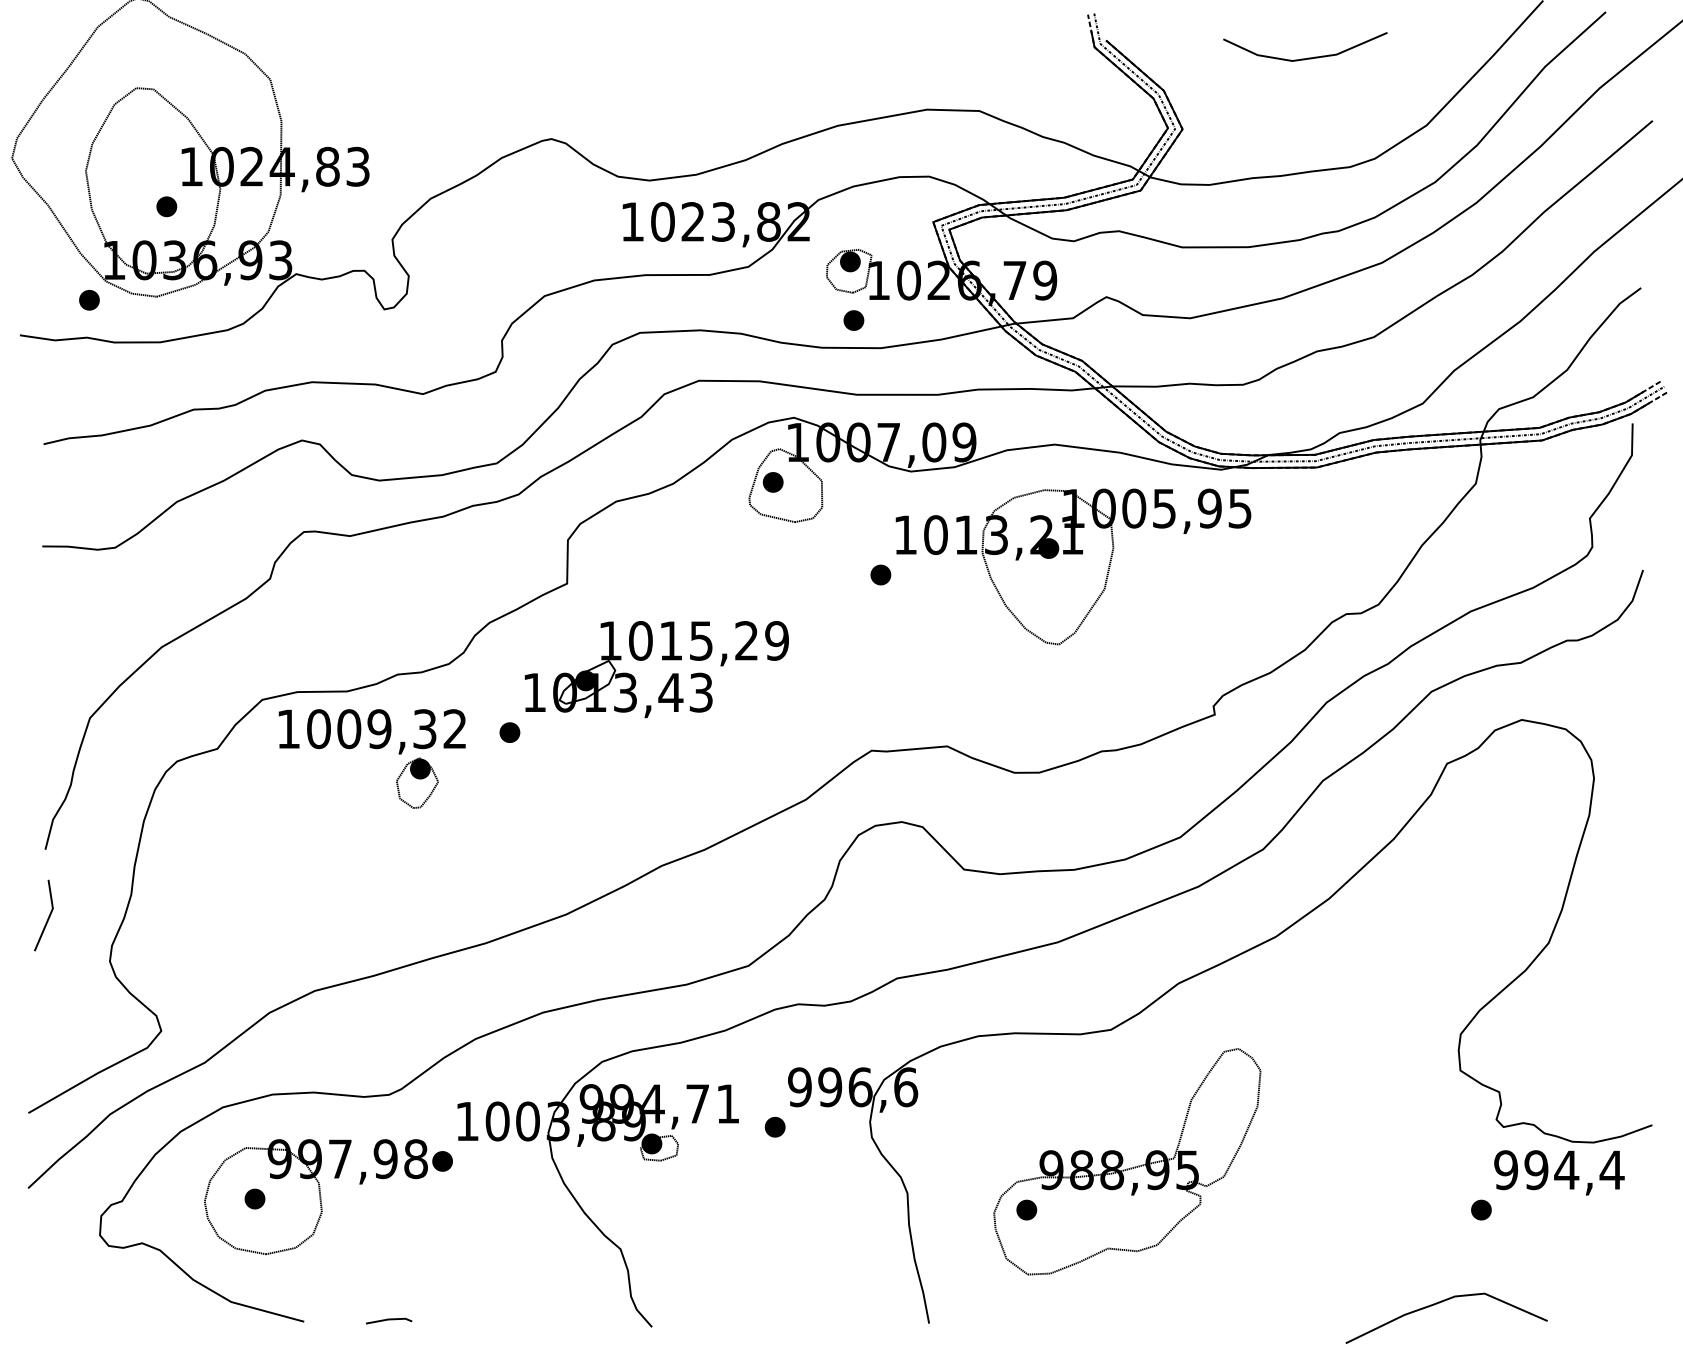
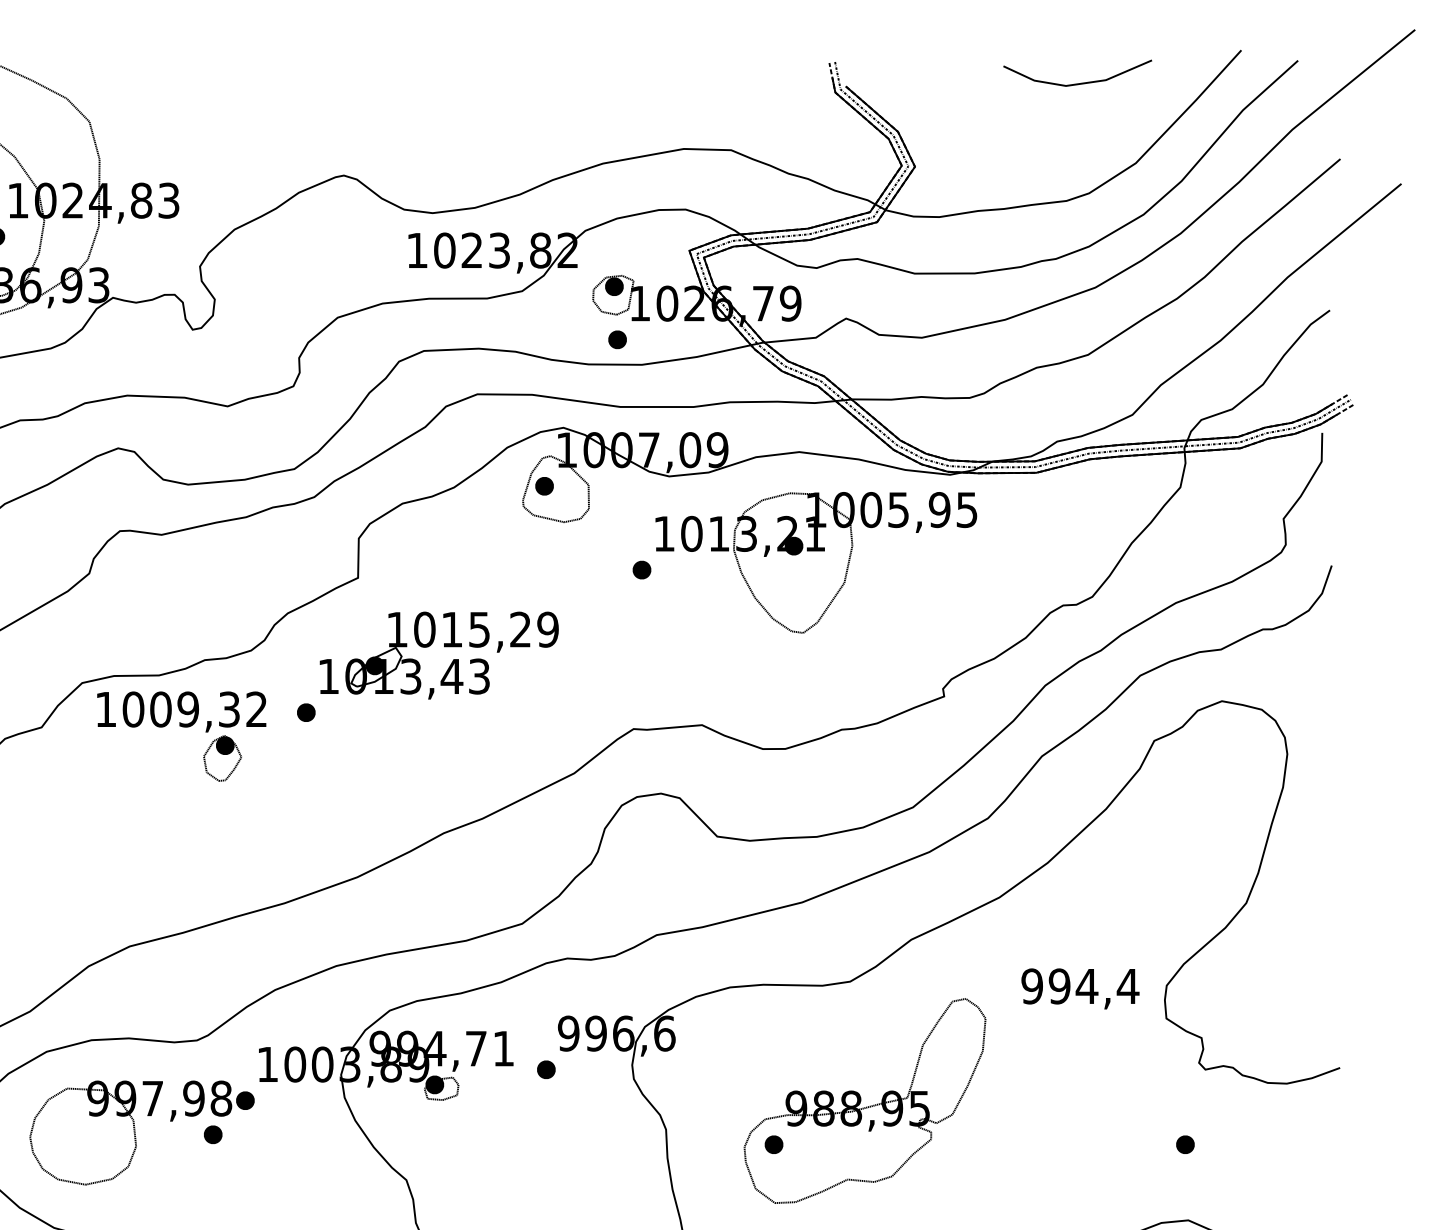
part: (1308, 57) -> (1080, 82), moved
text: (1559, 1172) -> (1080, 988), moved
part: (254, 1198) -> (212, 1134), moved

